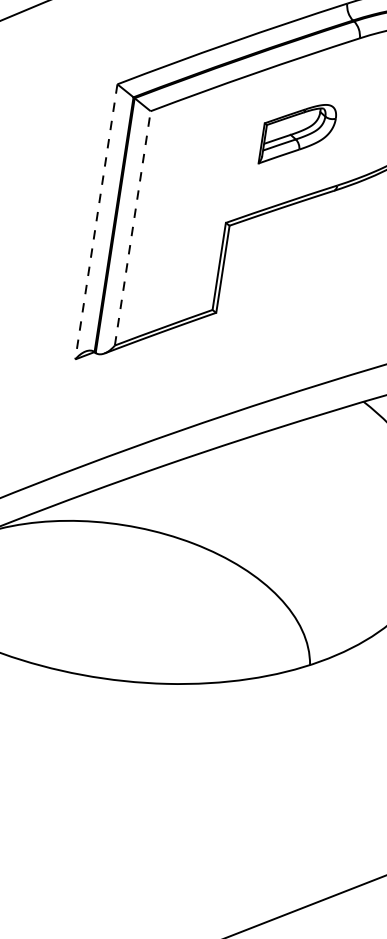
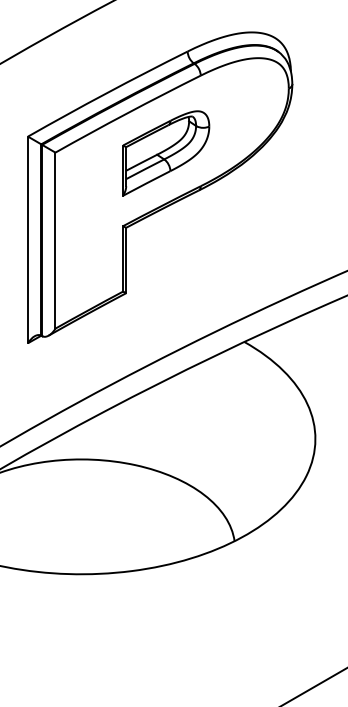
part: (298, 135) -> (166, 153), size x1.67
line: (96, 222) -> (28, 240), dashed -> solid
line: (132, 228) -> (55, 240), dashed -> solid

